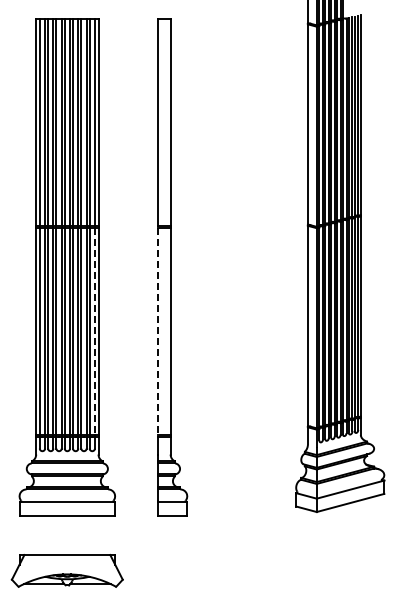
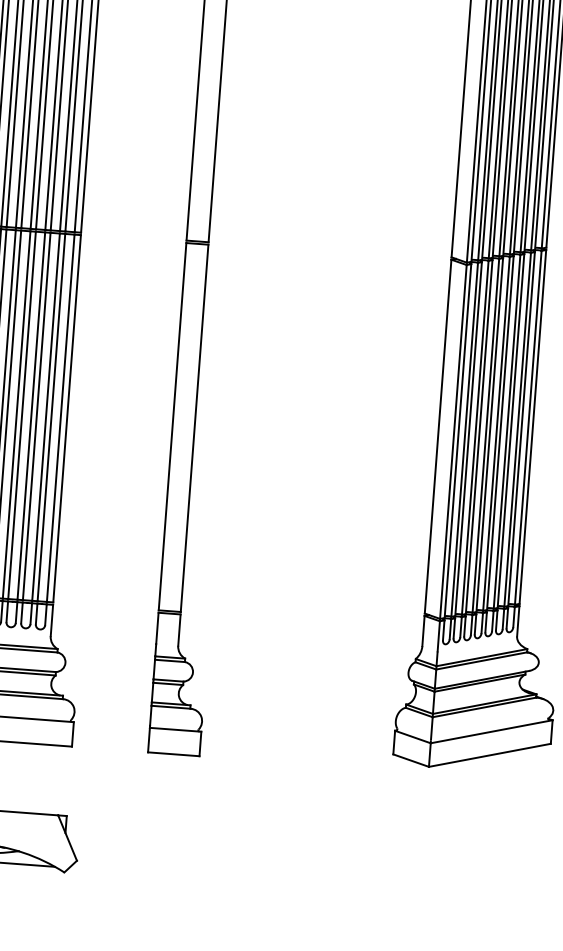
line: (94, 331) -> (59, 418), dashed -> solid
line: (158, 331) -> (173, 426), dashed -> solid

